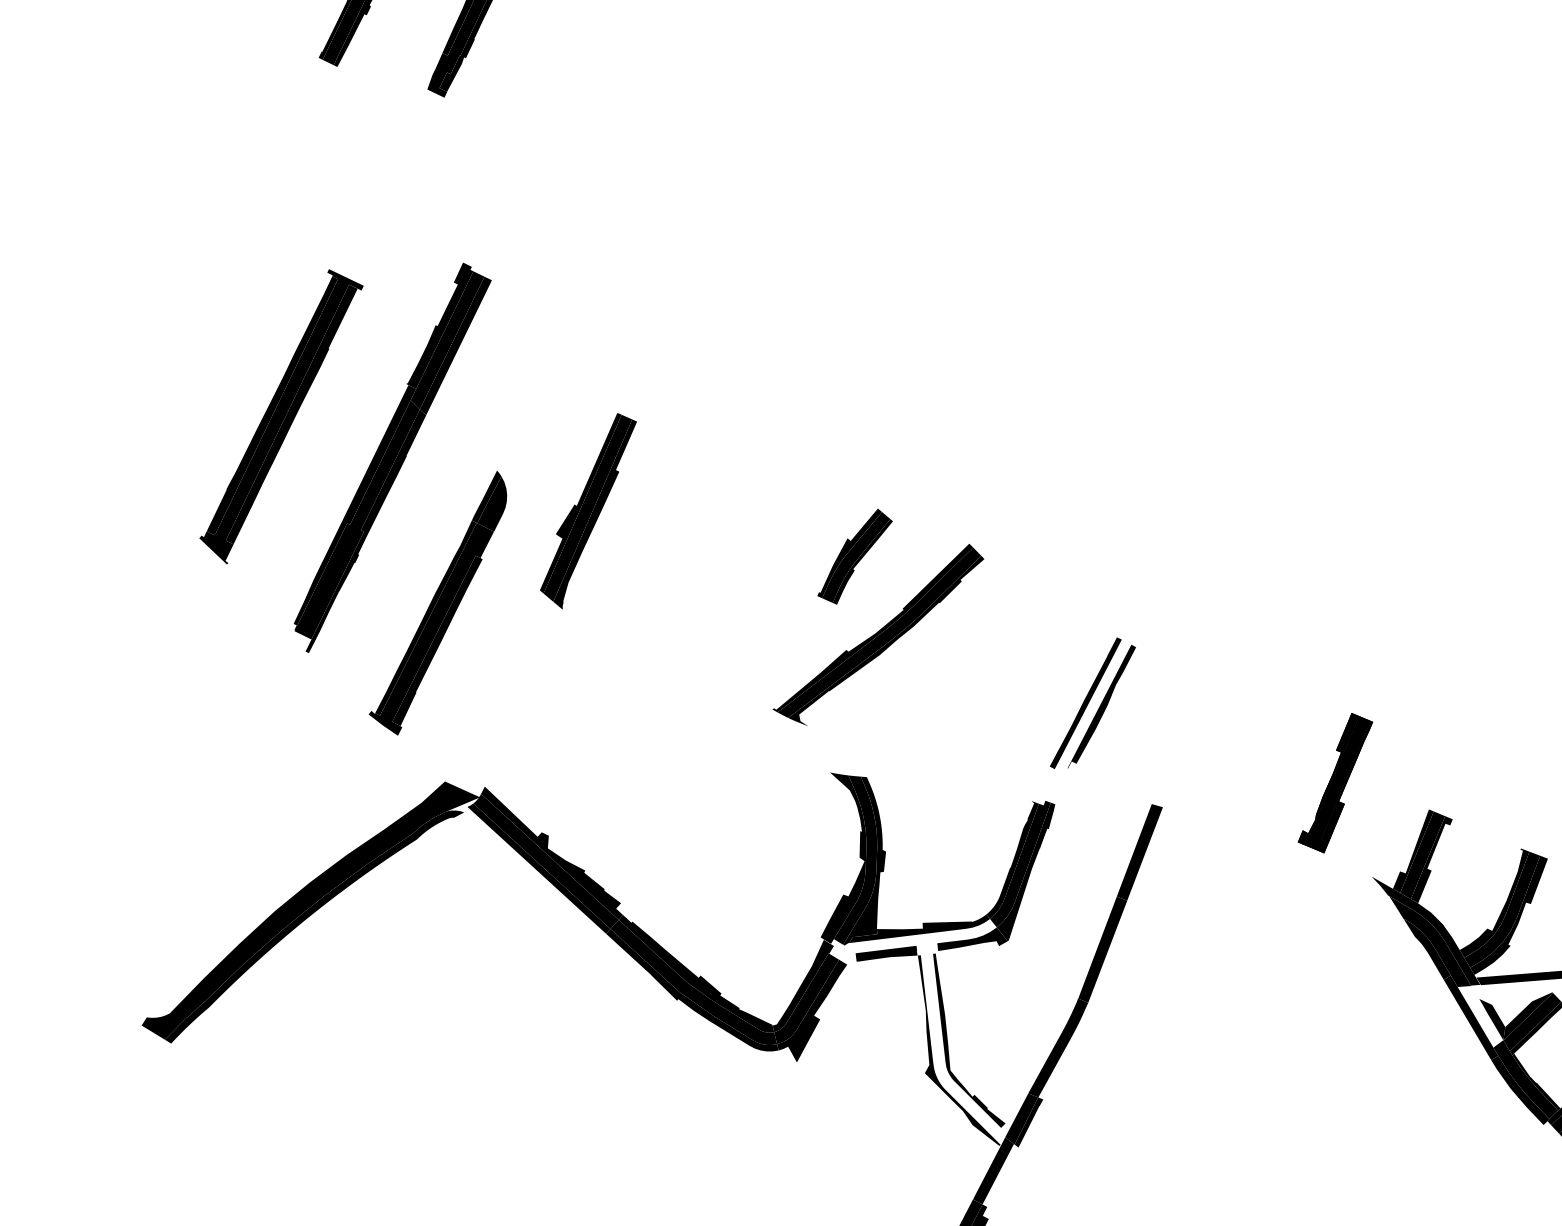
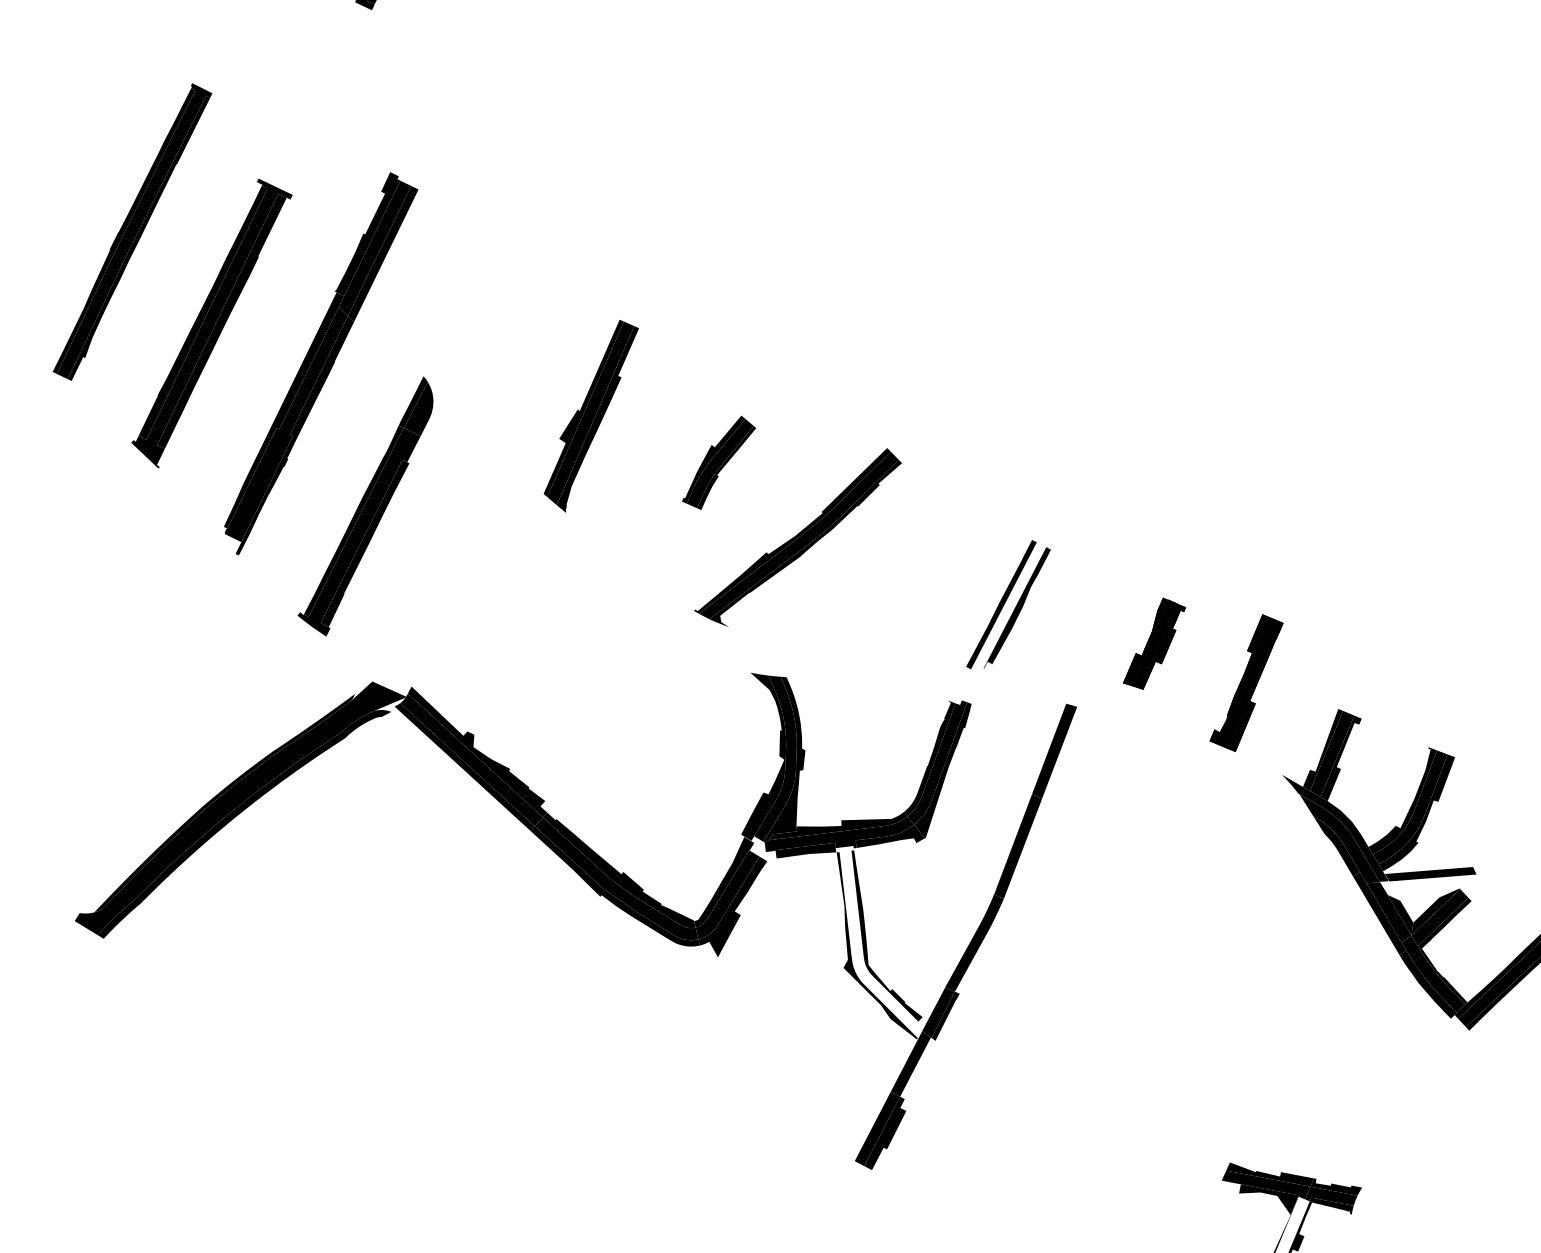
part: (200, 323) -> (132, 231), added
part: (587, 511) -> (590, 416), moved
part: (854, 556) -> (718, 462), moved
part: (1241, 742) -> (1154, 643), added
fill: (294, 904) -> (224, 802), added
fill: (920, 937) -> (839, 834), added
fill: (1480, 1016) -> (1388, 912), added

